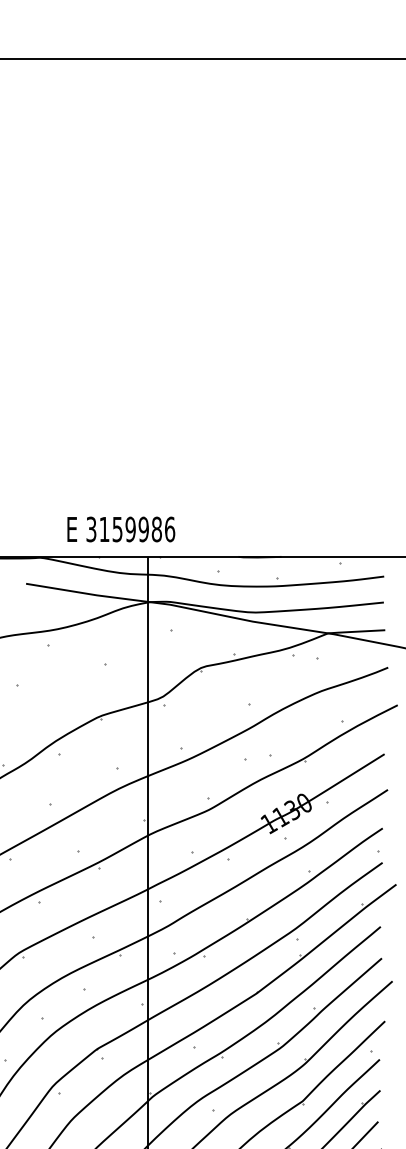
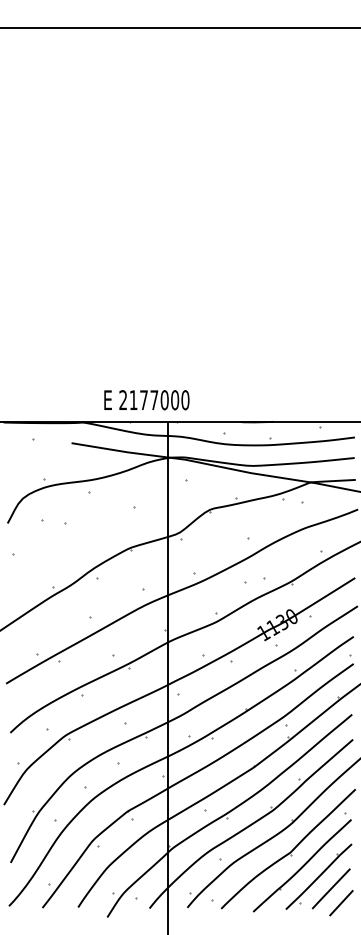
text: (130, 529) -> (154, 400), 3159986 -> 2177000

